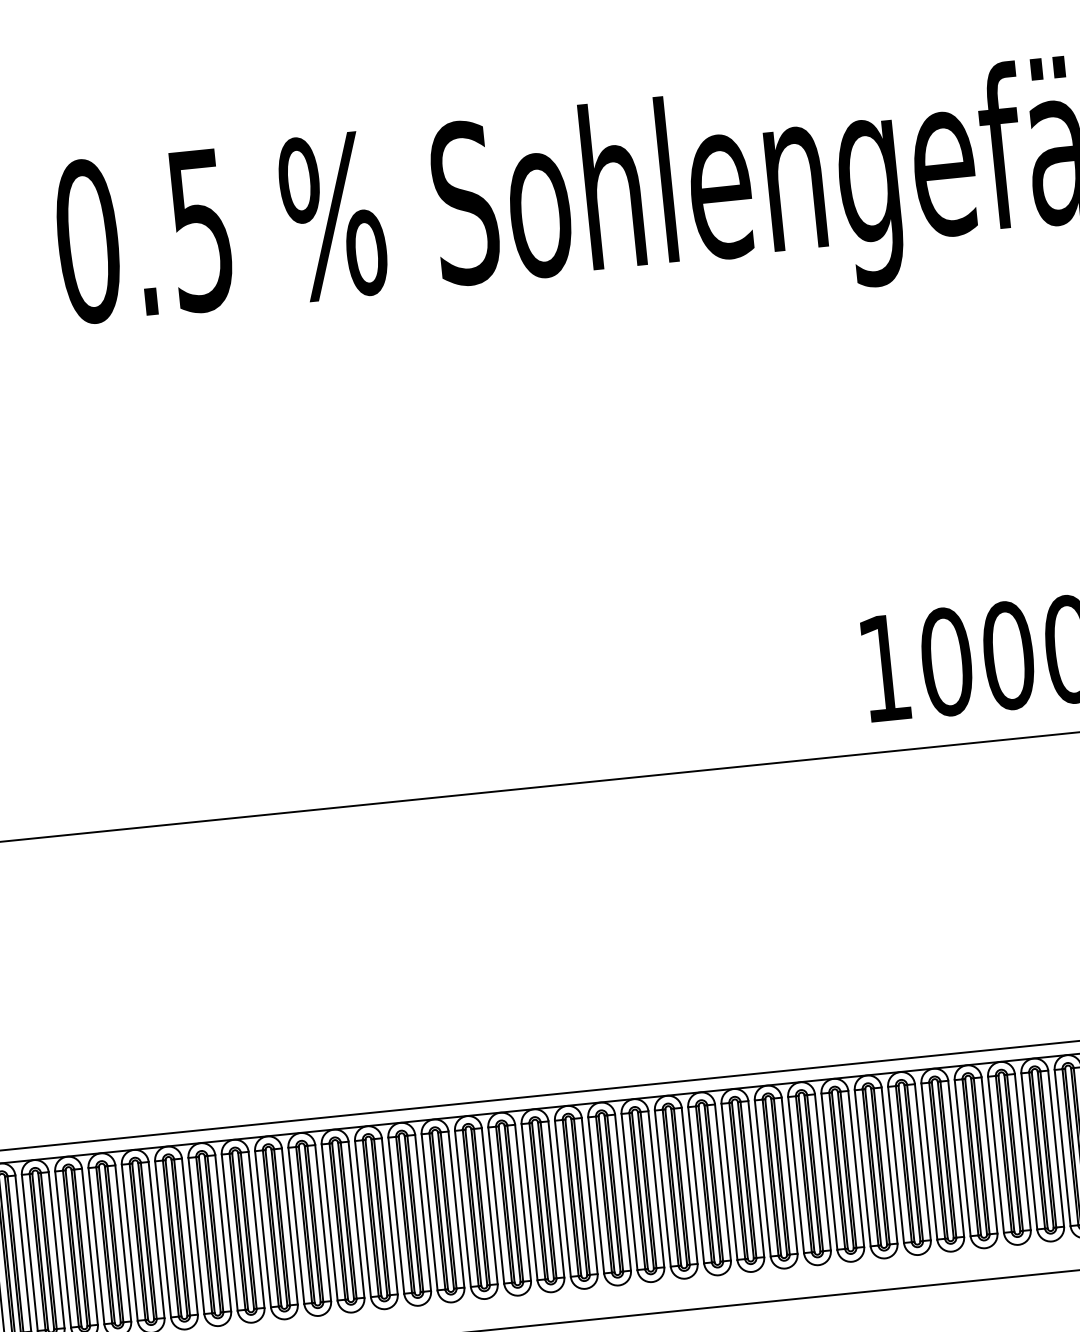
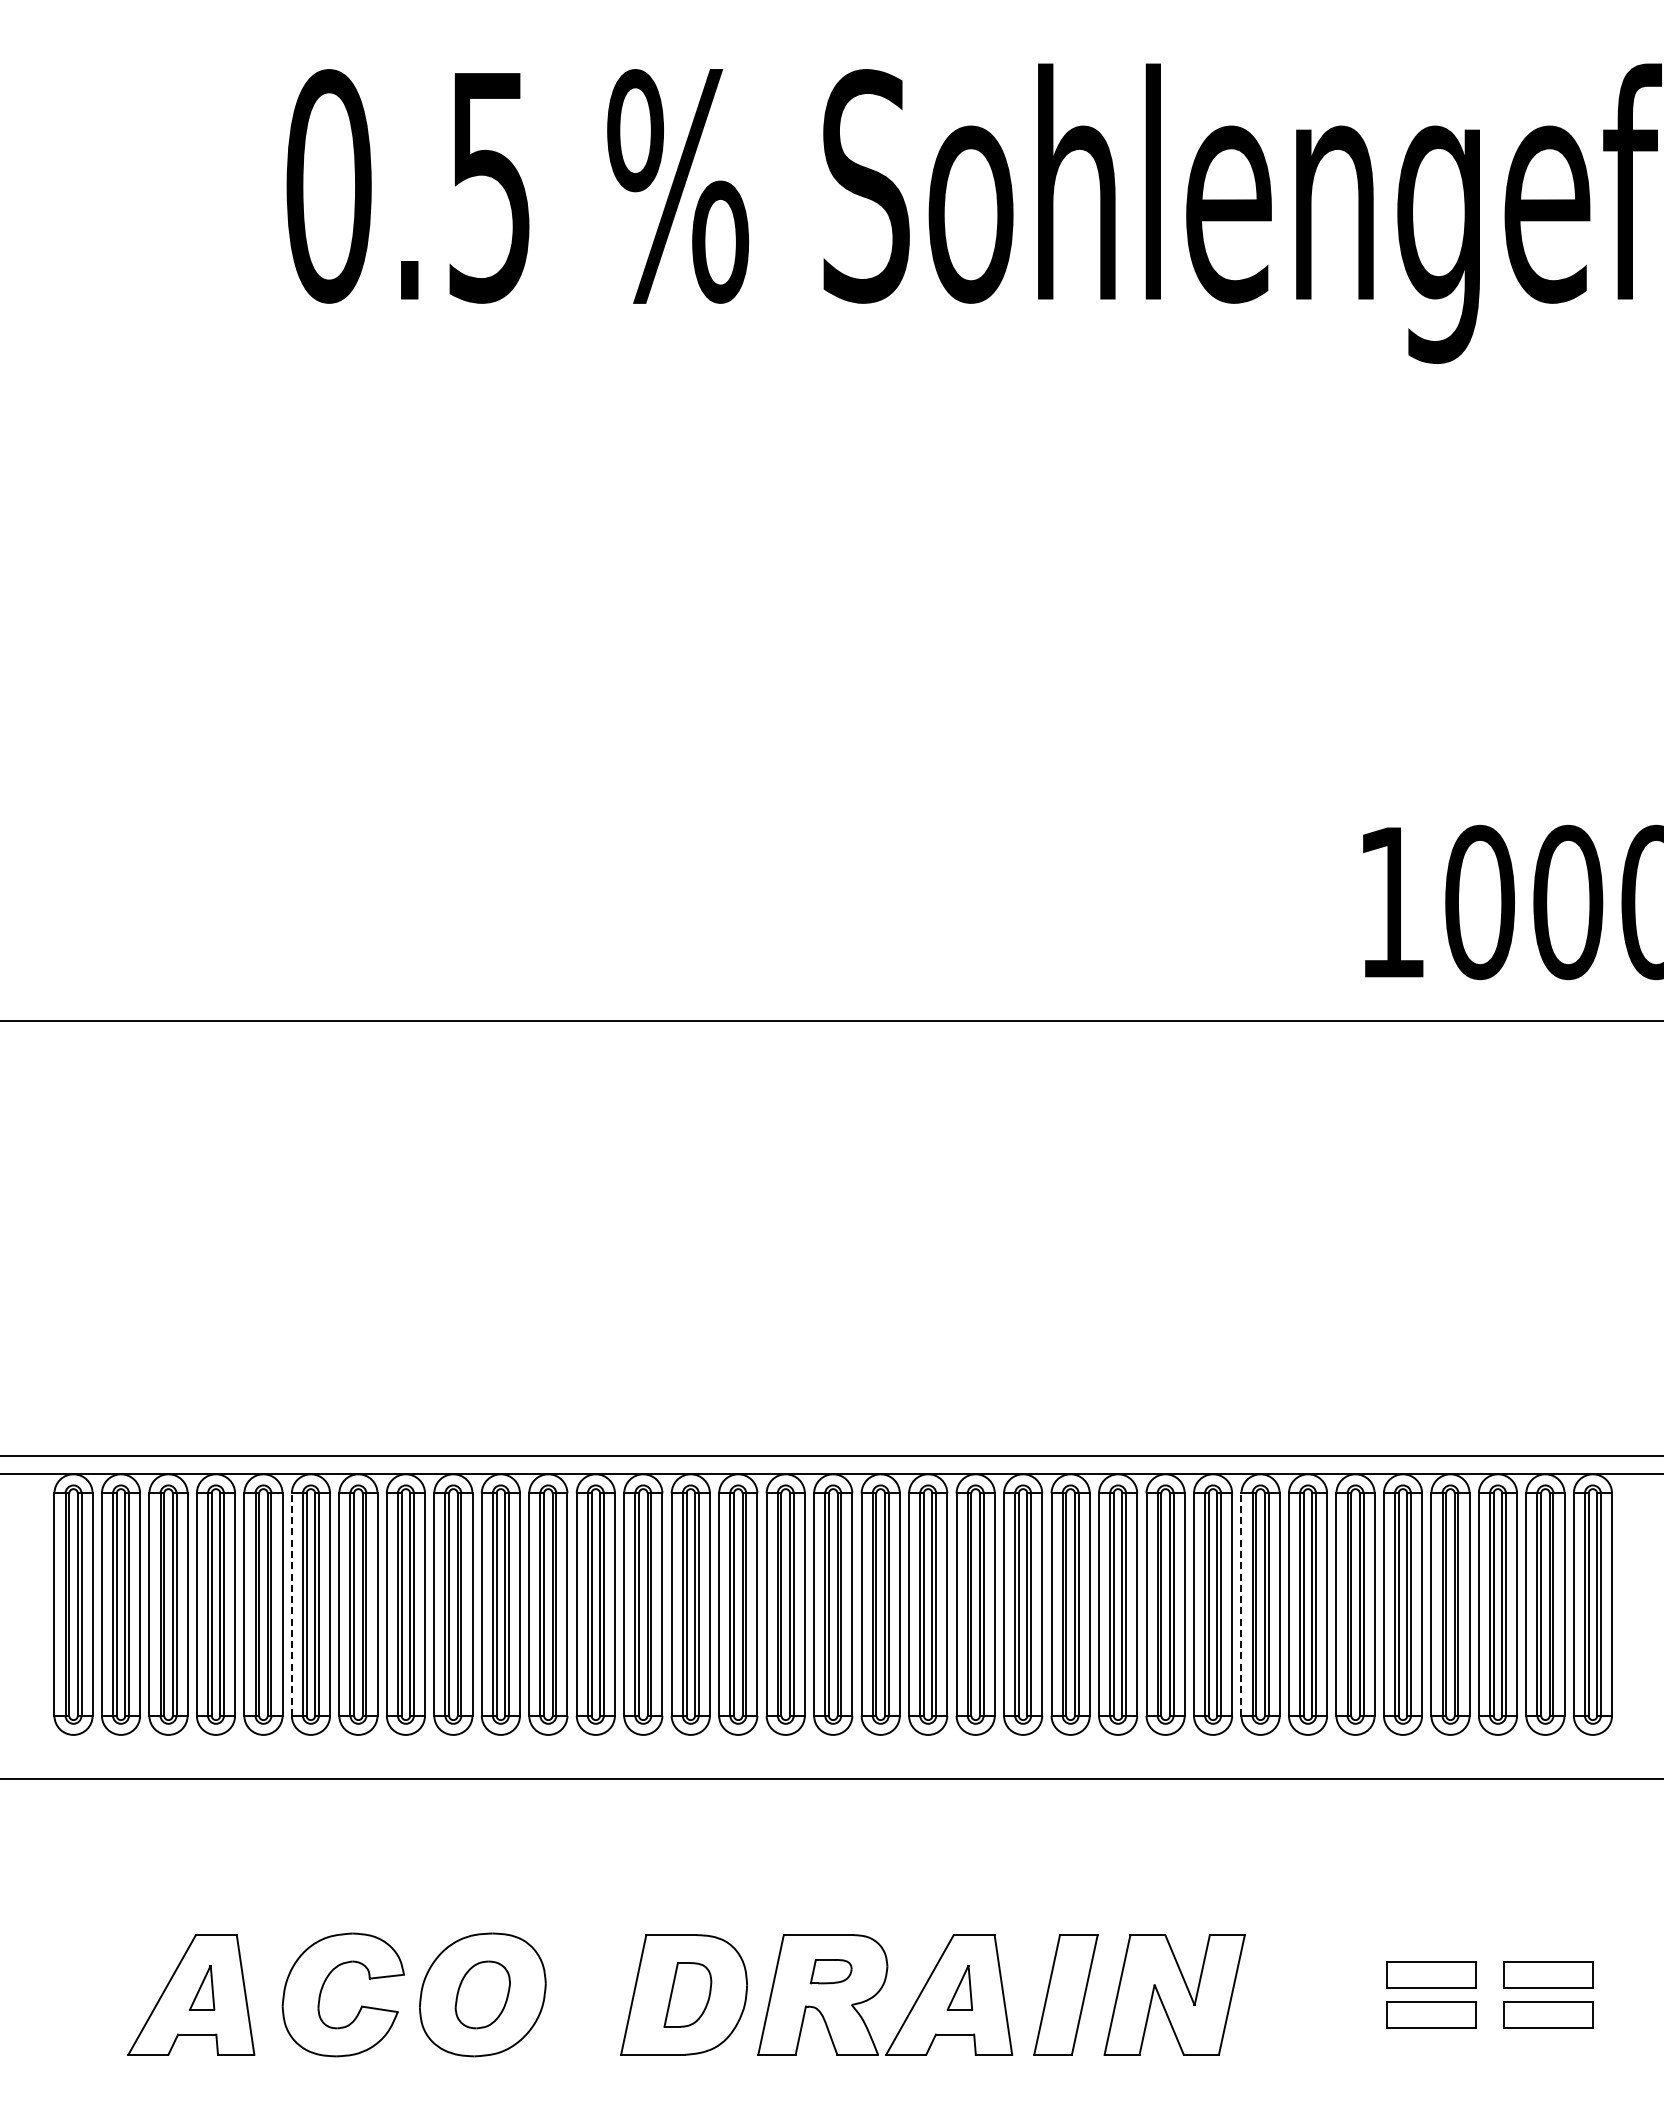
line: (829, 1171) -> (1241, 1604), solid -> dashed
line: (162, 1239) -> (291, 1604), solid -> dashed

